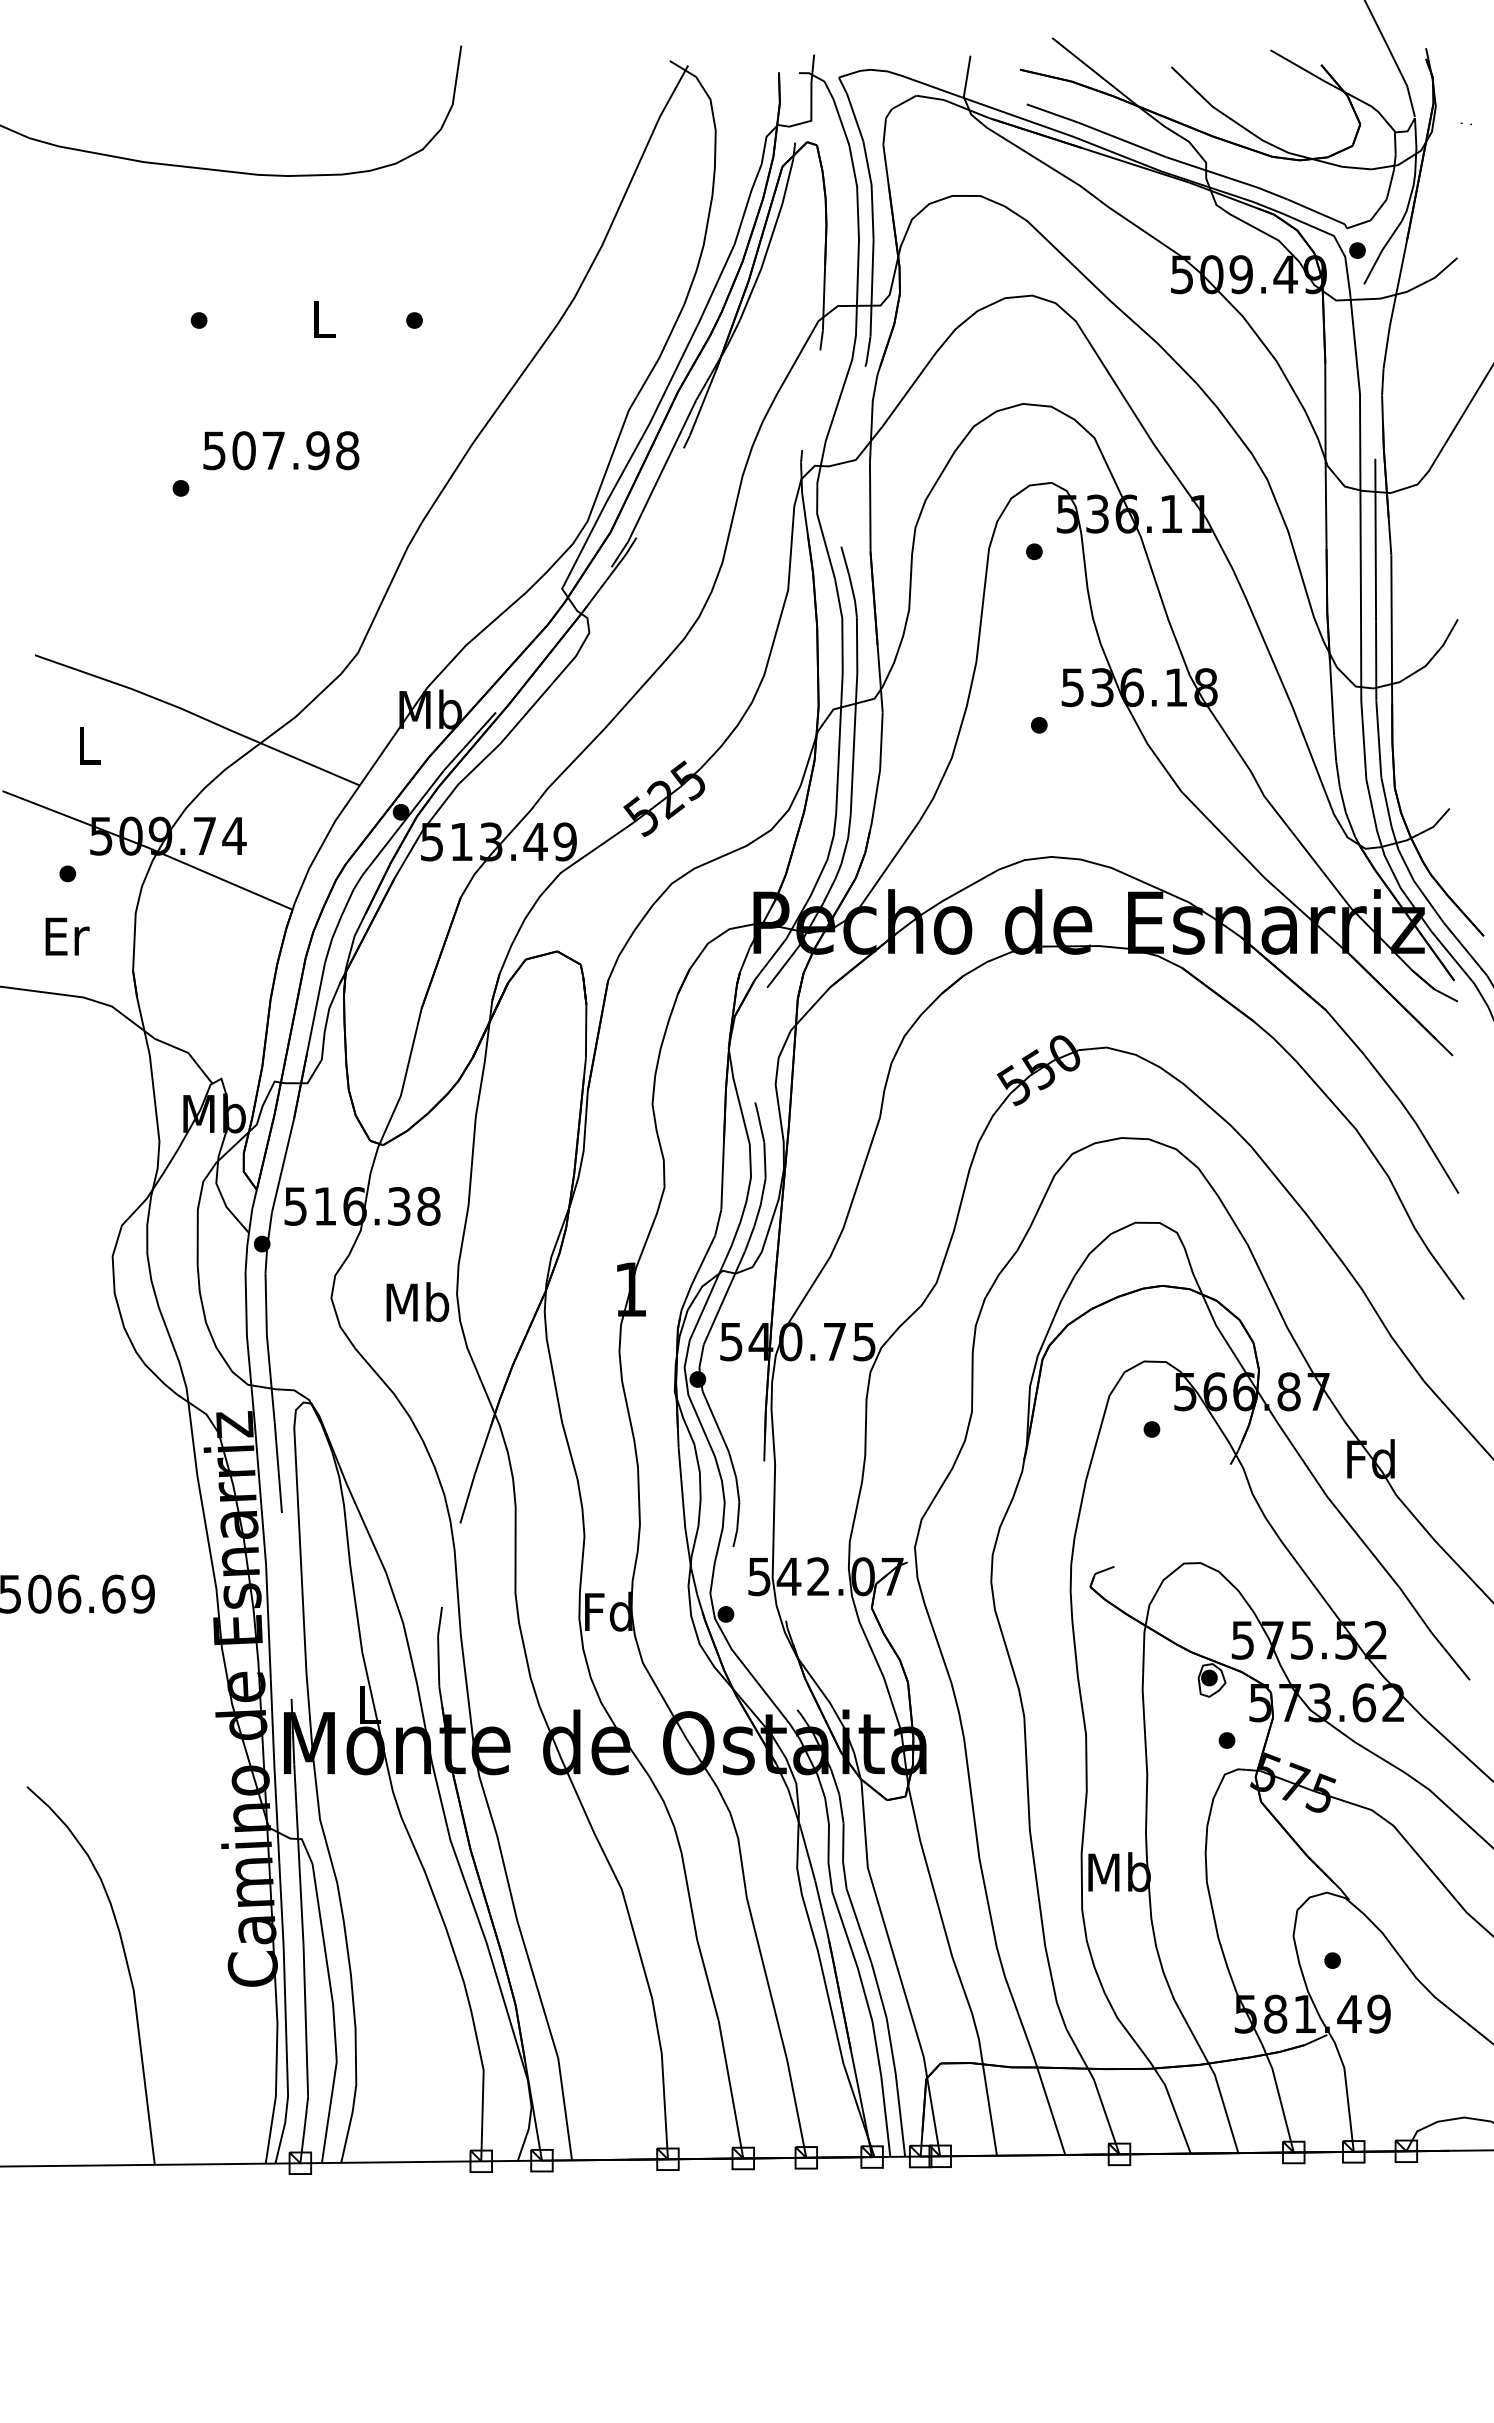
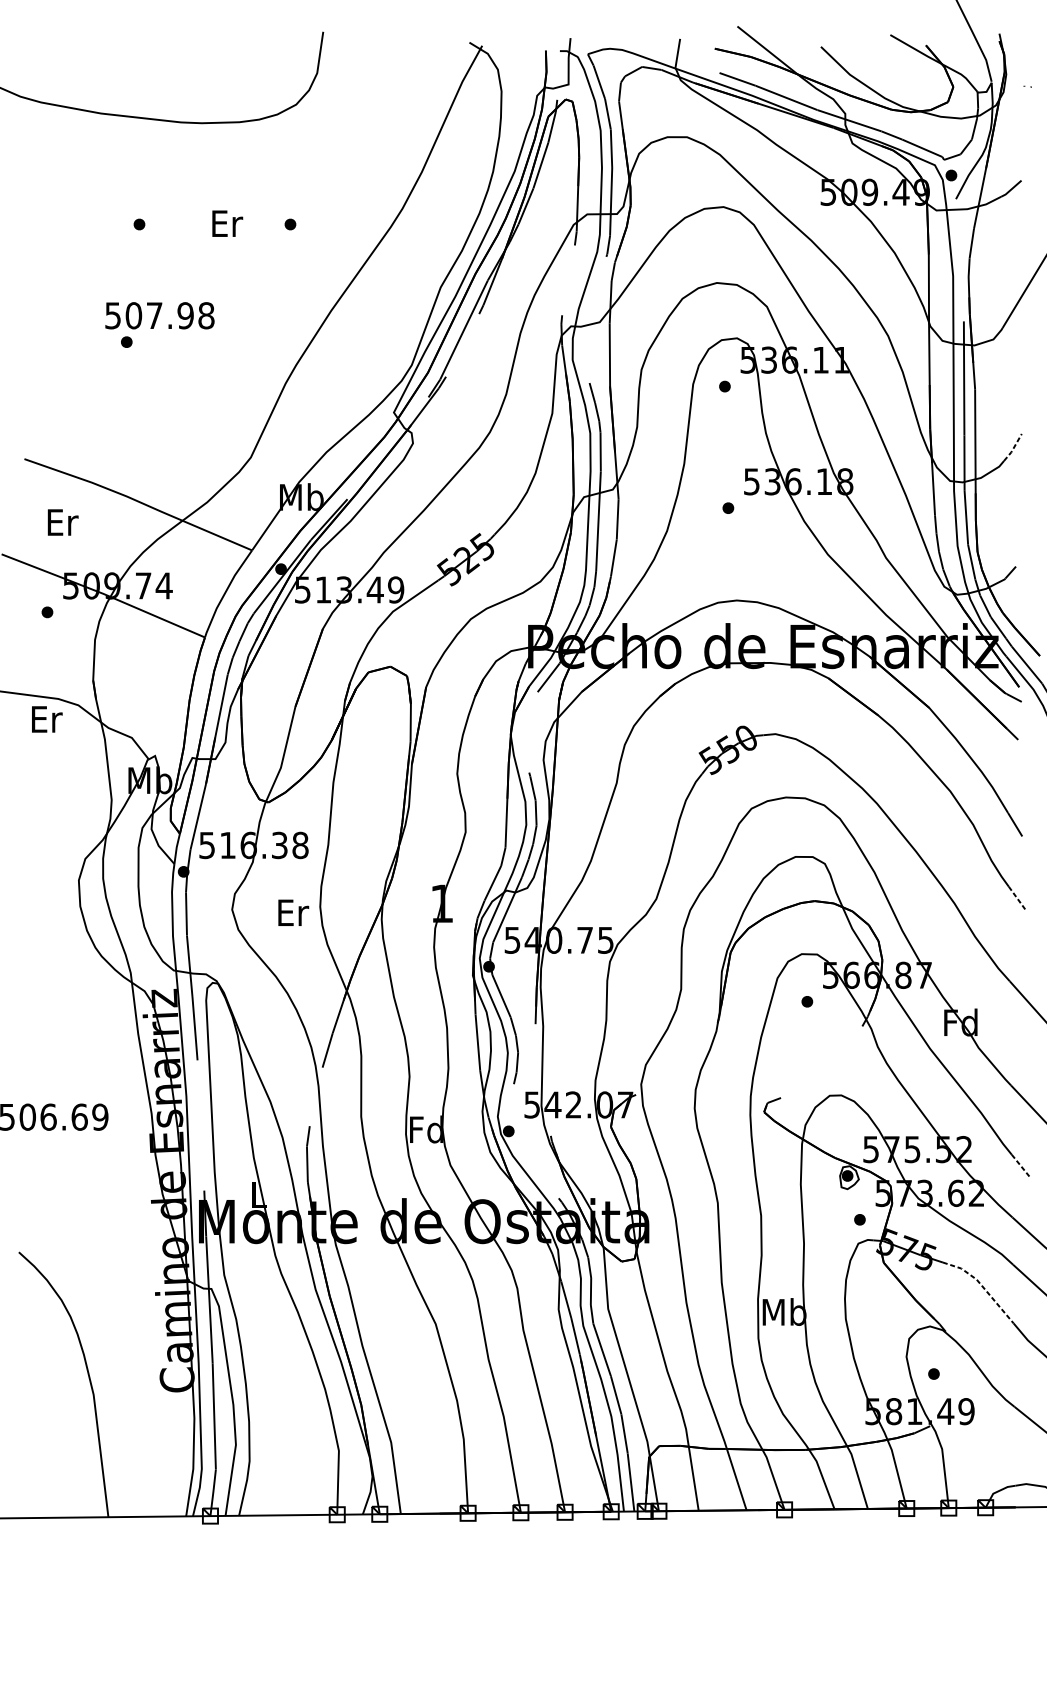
text: (324, 319) -> (227, 223), L -> Er
text: (281, 450) -> (160, 315), moved
line: (1446, 640) -> (1013, 448), solid -> dashed
text: (90, 745) -> (63, 522), L -> Er
text: (67, 936) -> (47, 719), moved
line: (1452, 1282) -> (1017, 898), solid -> dashed
text: (417, 1302) -> (292, 912), Mb -> Er
line: (1456, 1663) -> (1020, 1165), solid -> dashed
line: (1401, 1835) -> (982, 1286), solid -> dashed

